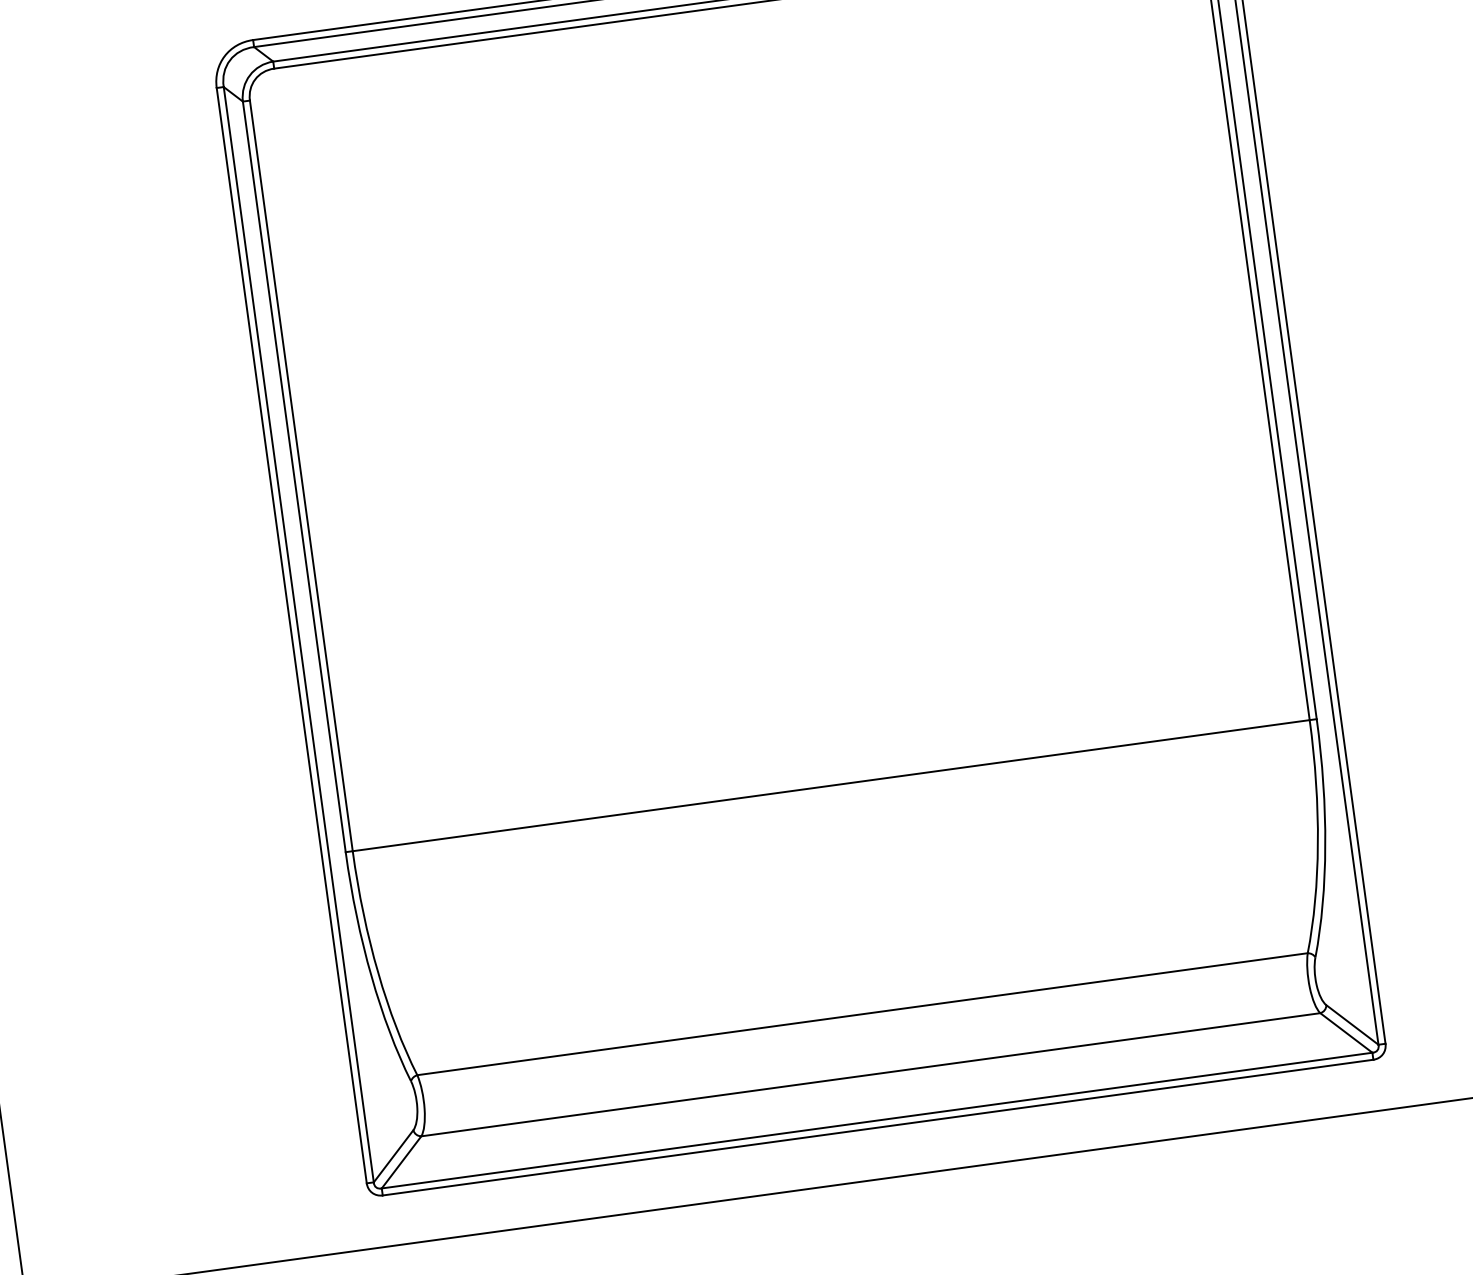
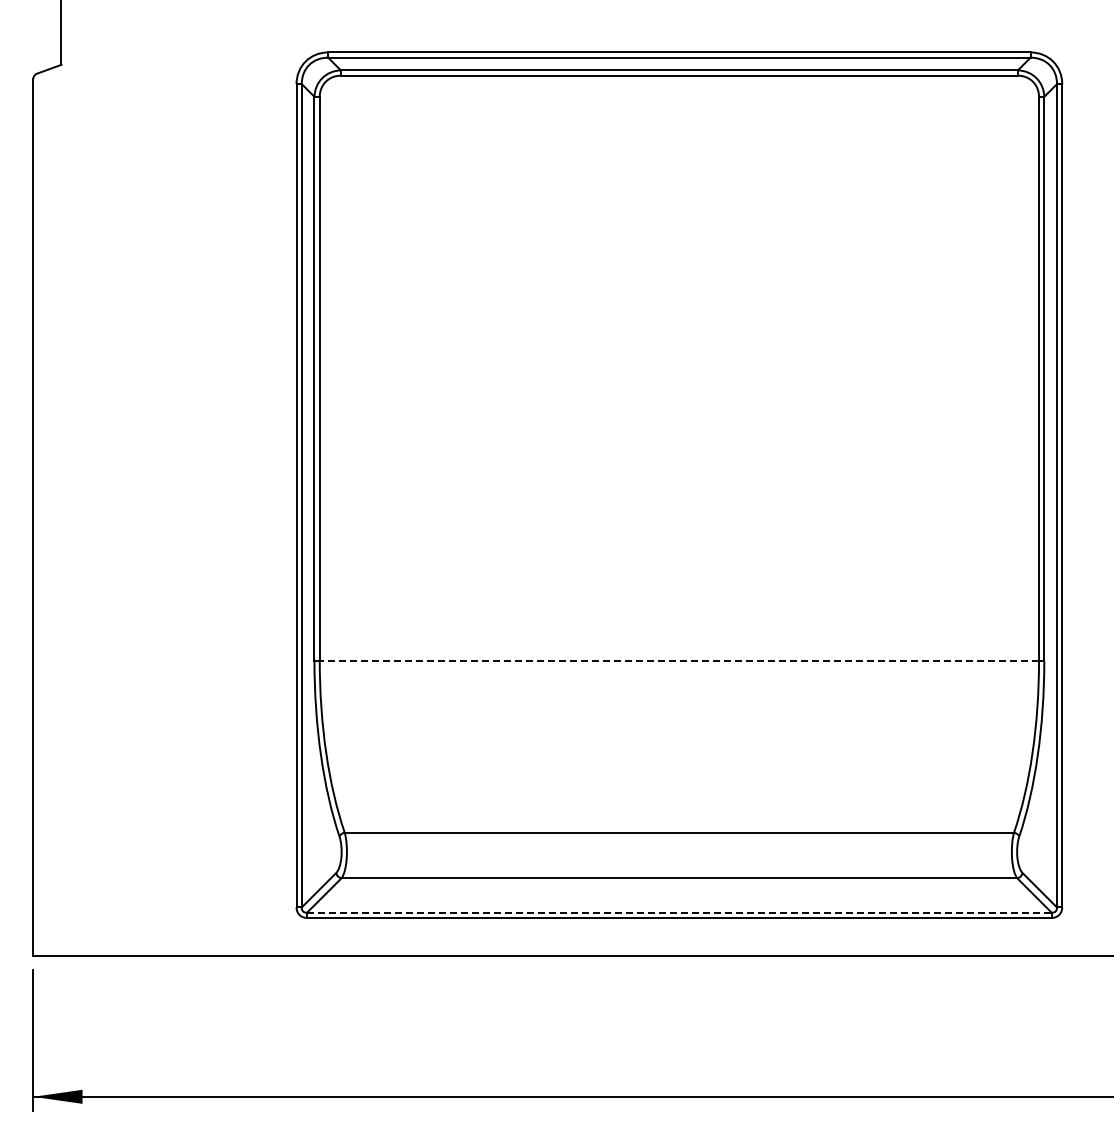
line: (831, 785) -> (679, 660), solid -> dashed
line: (877, 1120) -> (679, 912), solid -> dashed

